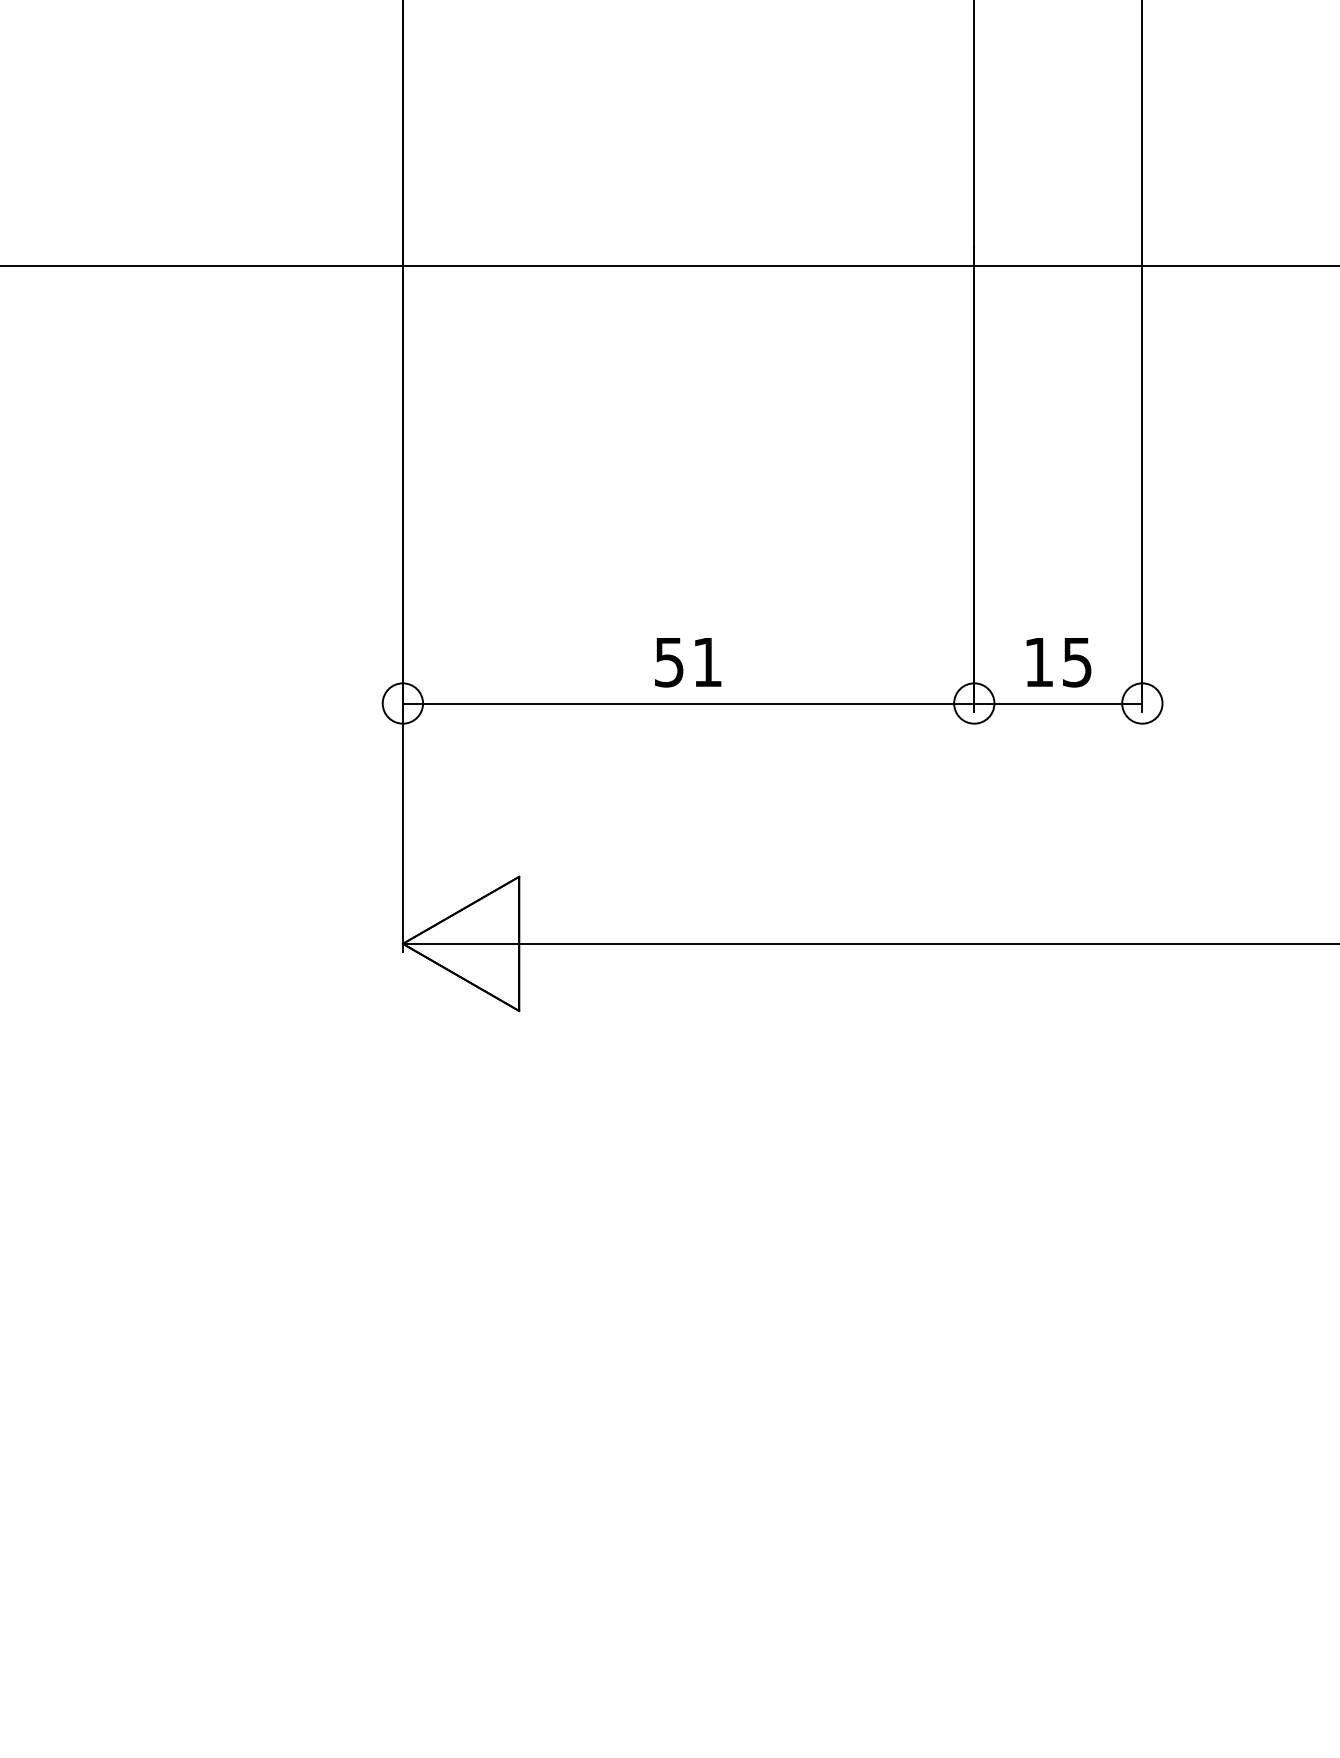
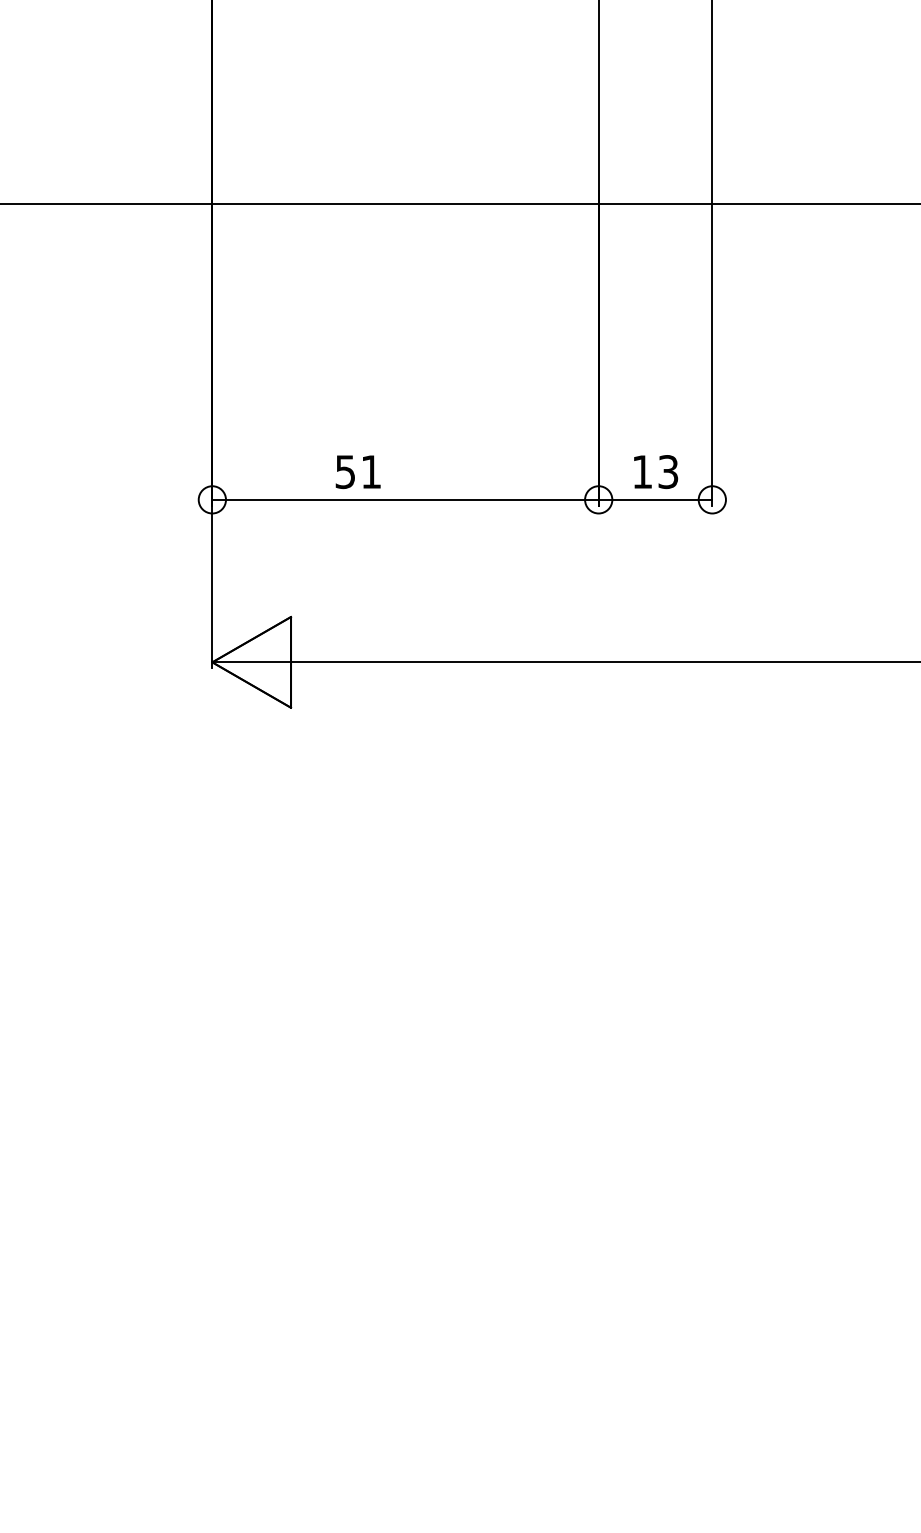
text: (1077, 661) -> (668, 471), 15 -> 13
text: (687, 663) -> (357, 472), moved

